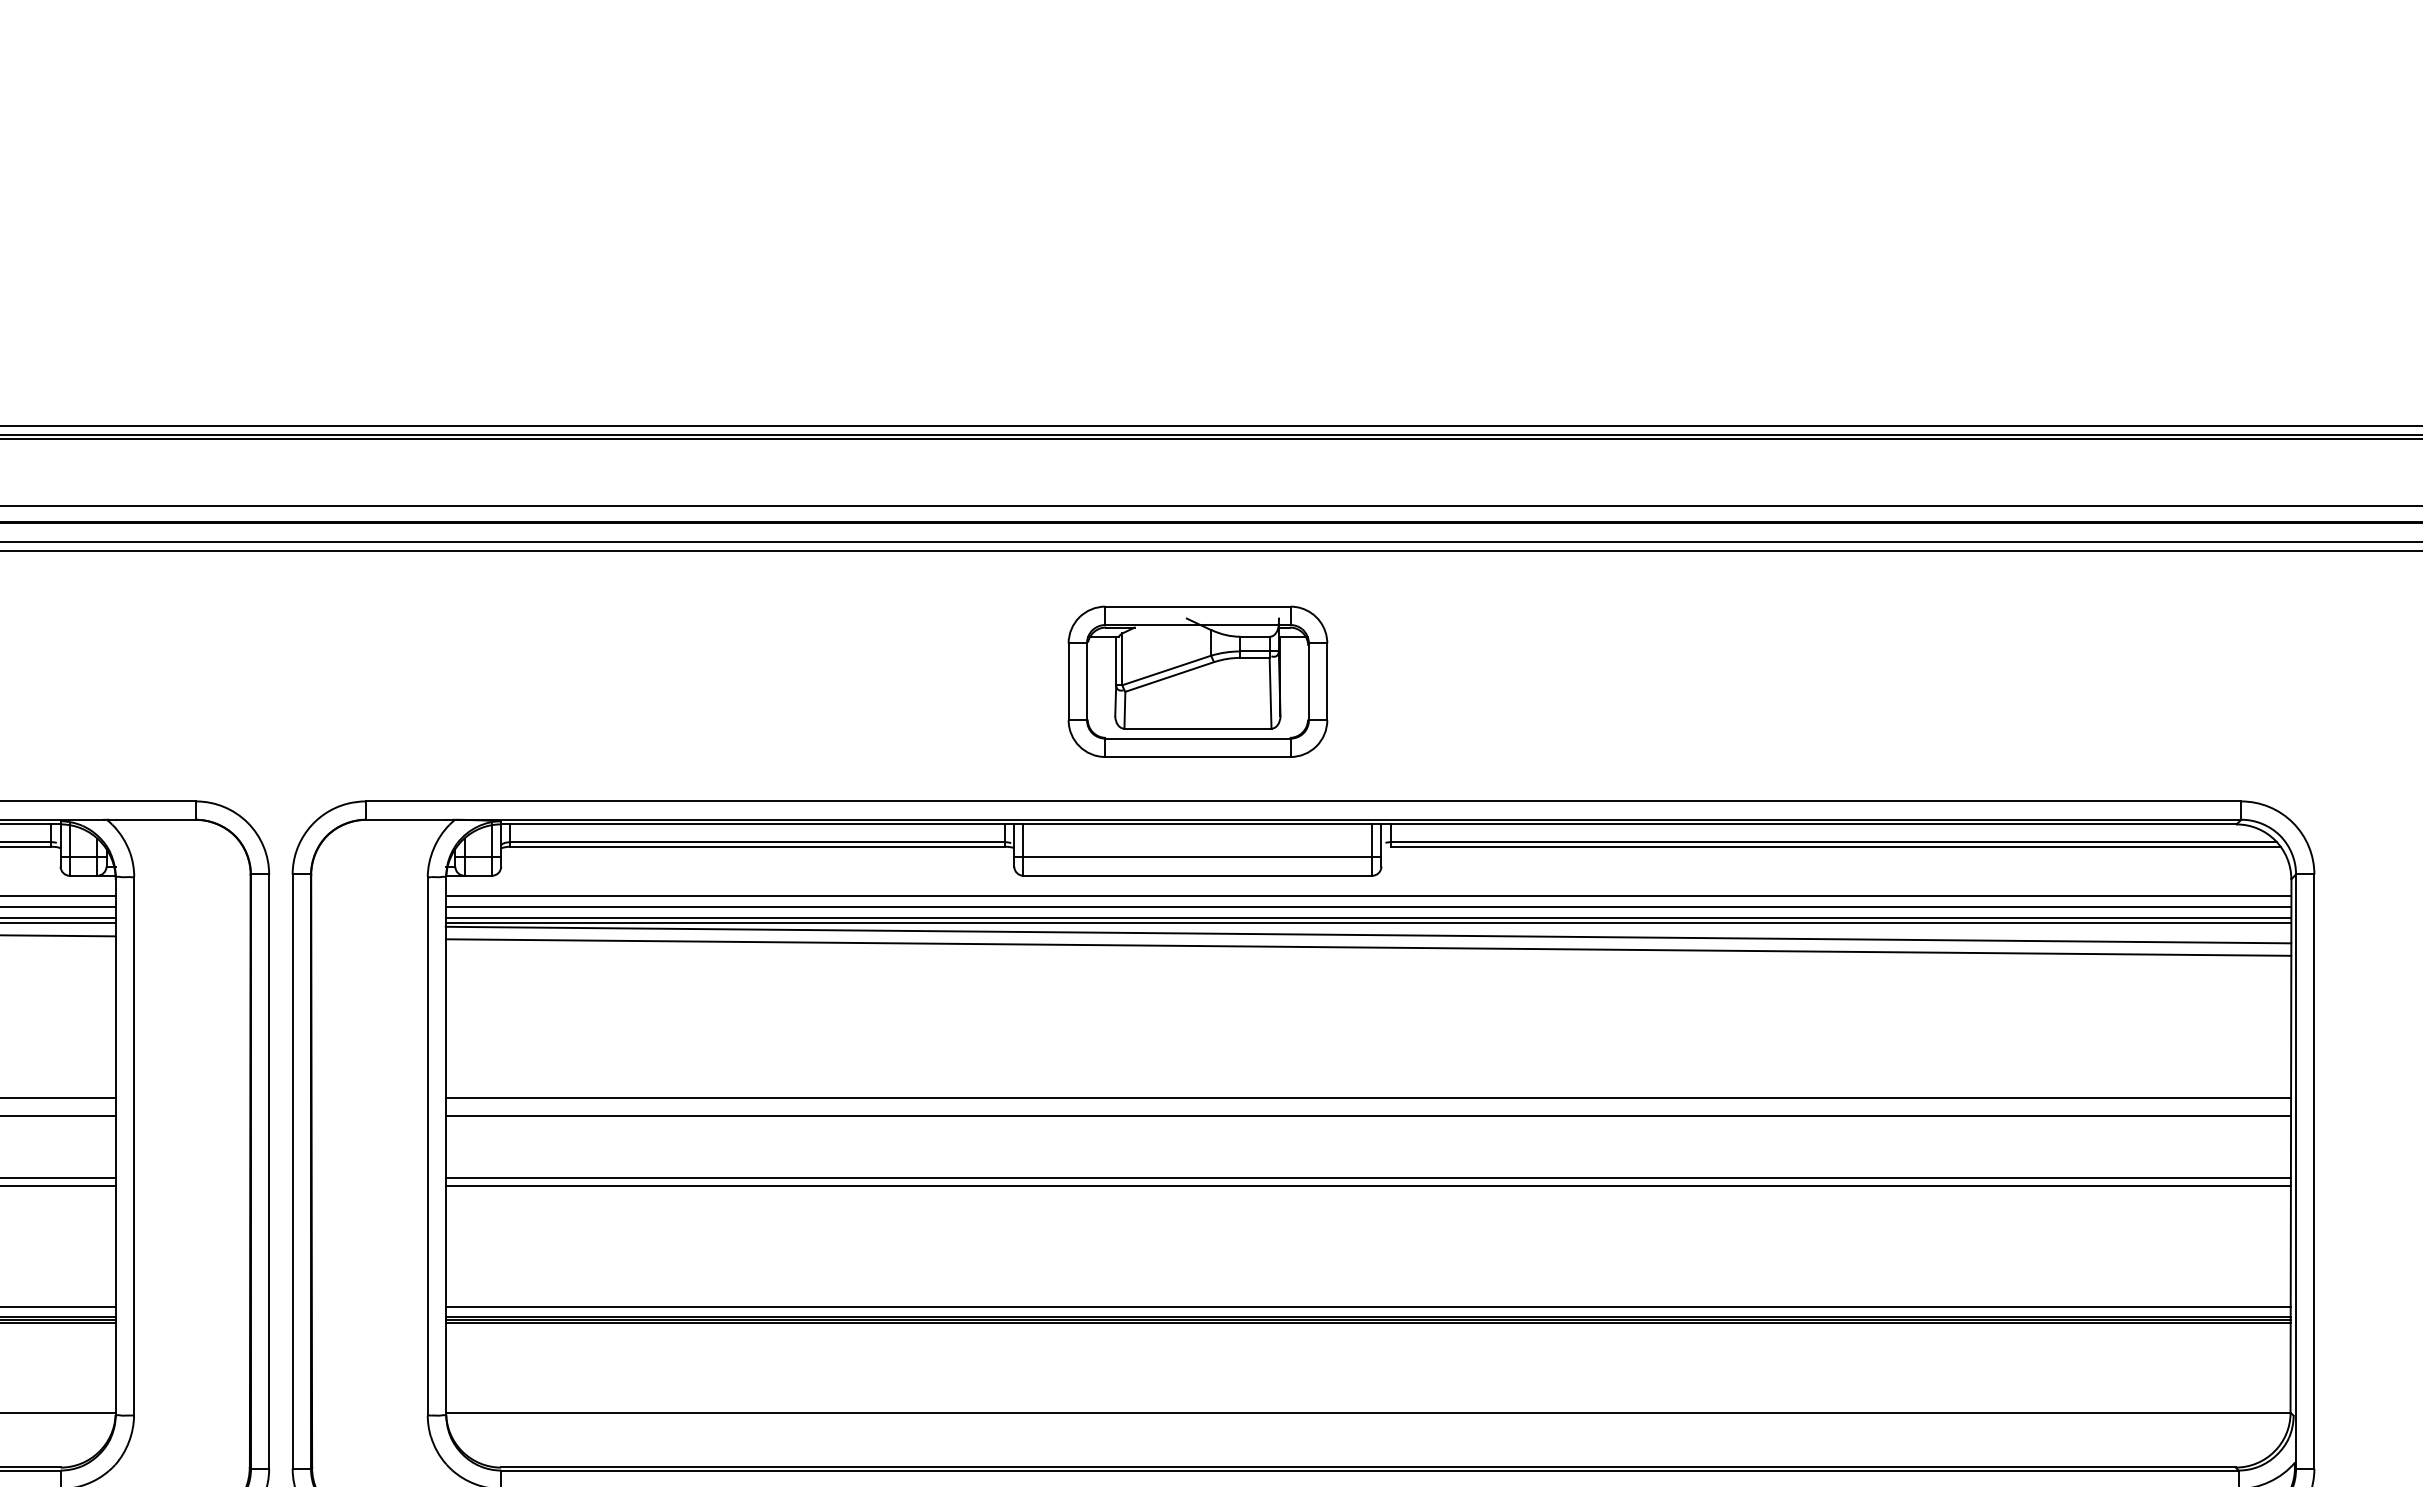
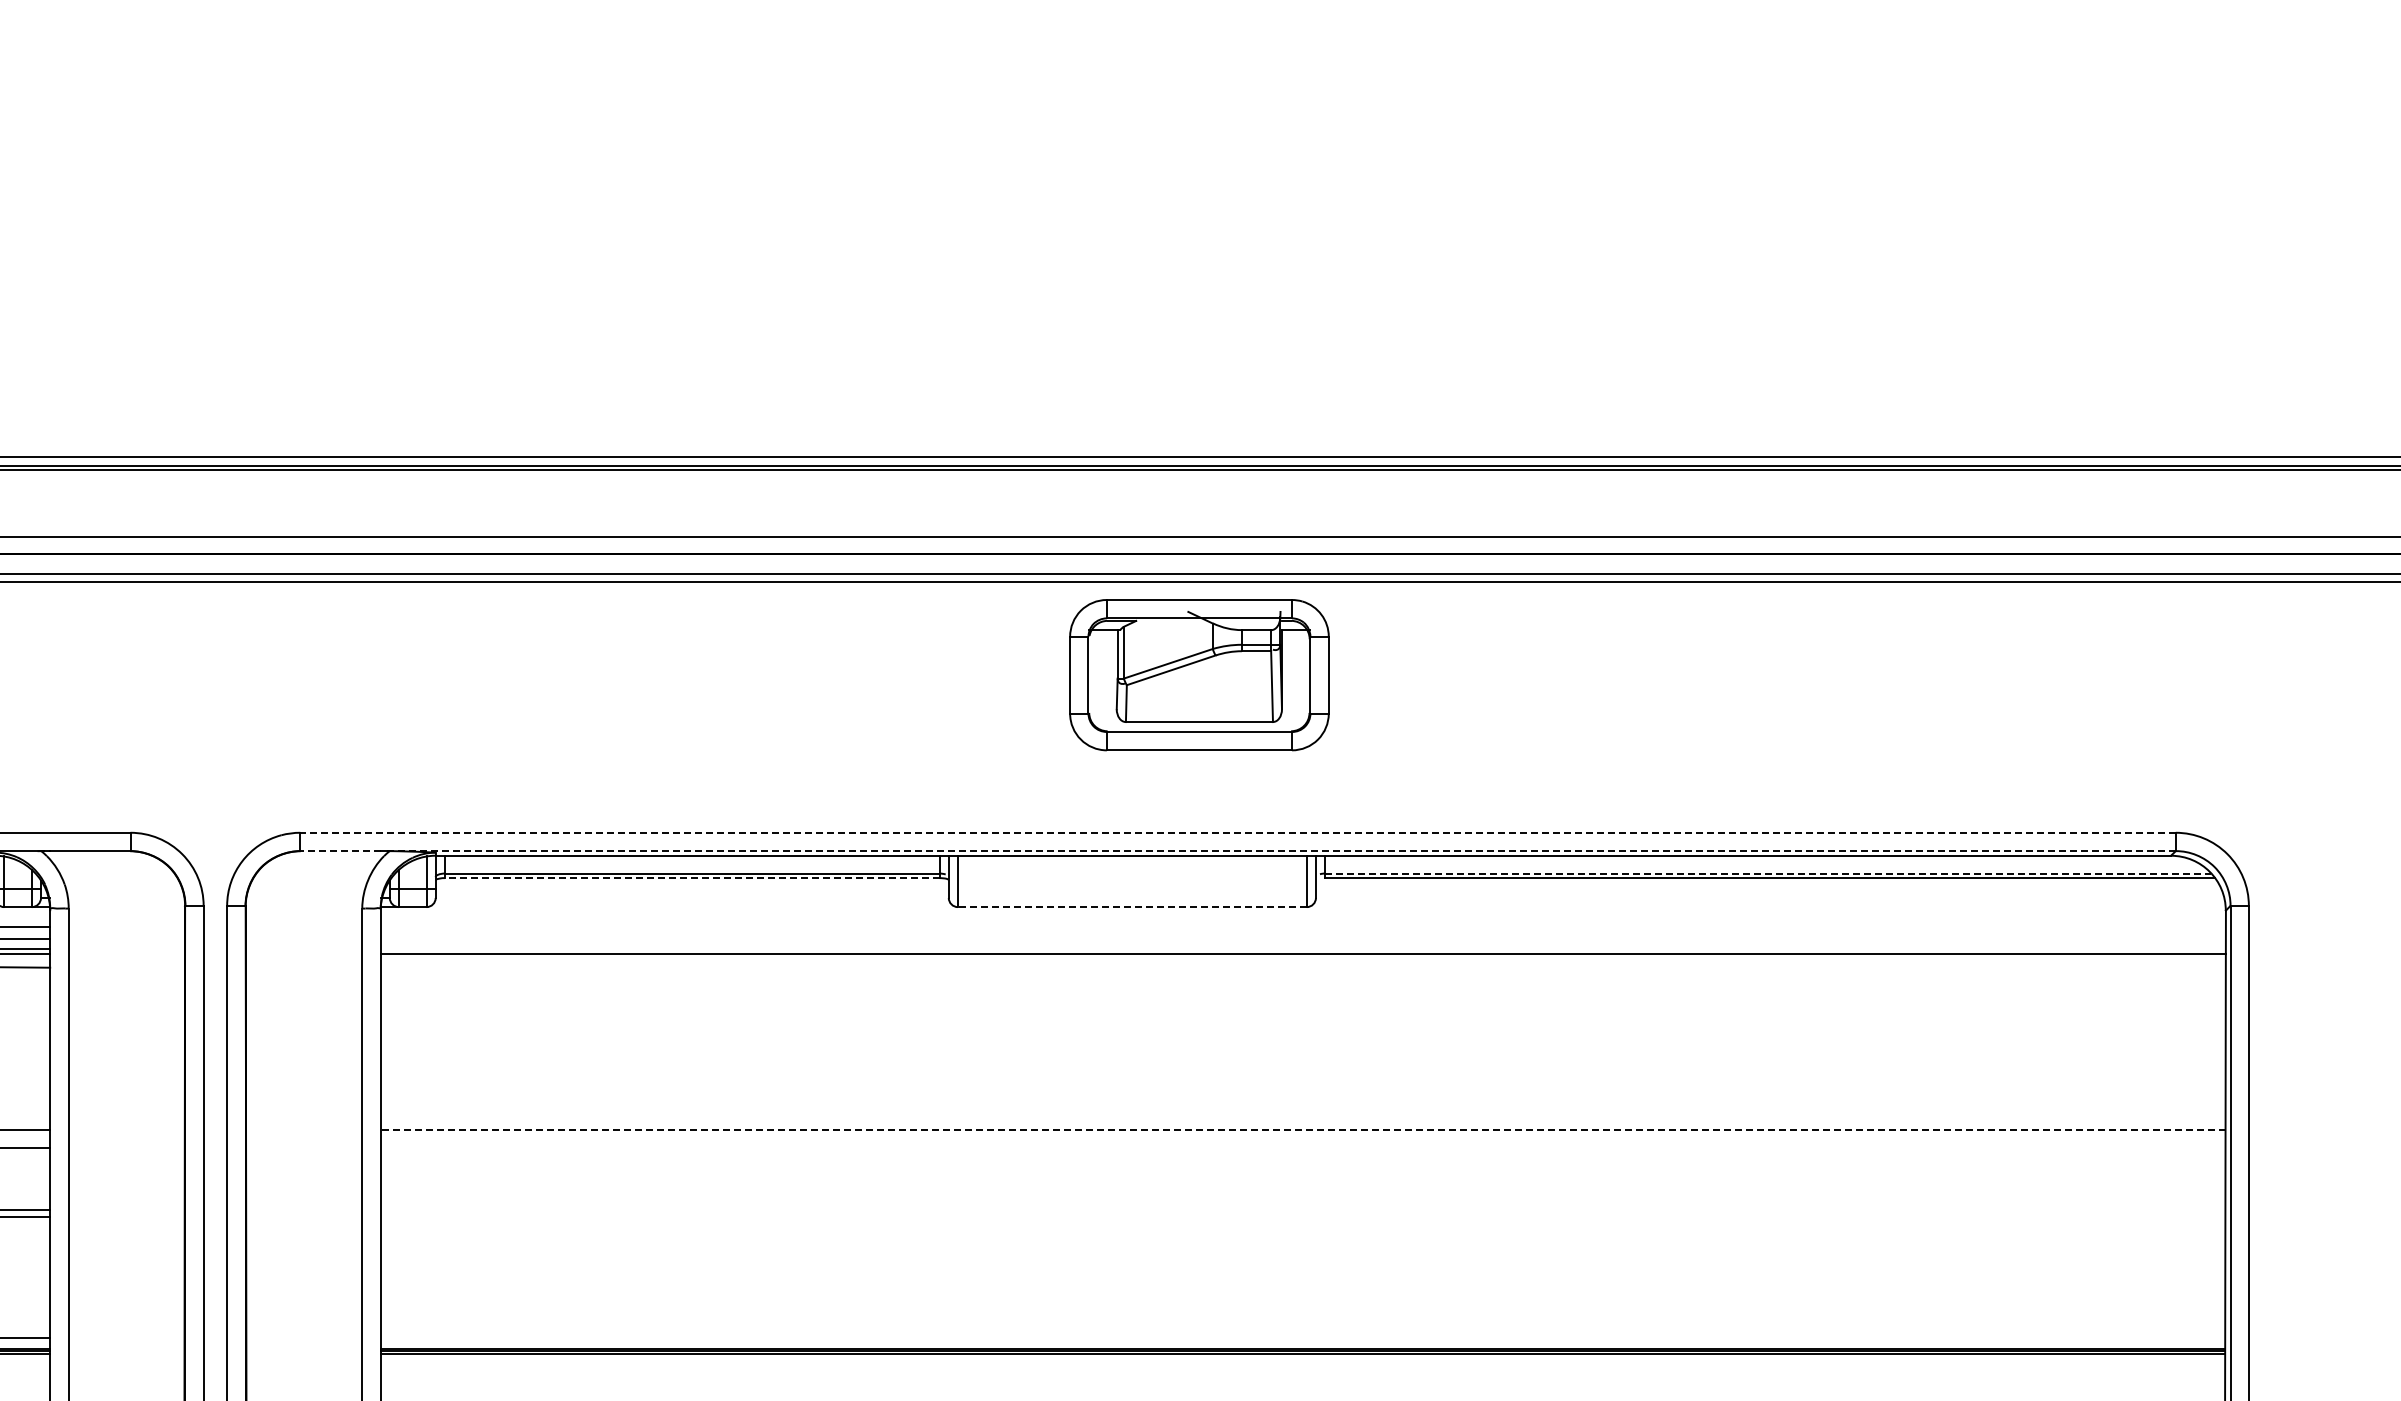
part: (1197, 681) -> (1198, 674), moved
line: (1303, 801) -> (1237, 832), solid -> dashed
line: (406, 819) -> (340, 850), solid -> dashed
line: (1347, 819) -> (1281, 850), solid -> dashed
line: (1834, 842) -> (1768, 873), solid -> dashed
line: (757, 846) -> (691, 877), solid -> dashed
line: (1197, 857) -> (1131, 888), removed
line: (1197, 875) -> (1131, 906), solid -> dashed
line: (1368, 895) -> (1302, 926), removed
line: (1368, 907) -> (1302, 938), removed
line: (1368, 917) -> (1302, 948), removed
line: (1368, 934) -> (1302, 965), removed
line: (1368, 947) -> (1302, 978), removed
line: (1368, 1098) -> (1302, 1129), solid -> dashed
line: (1368, 1116) -> (1302, 1147), removed
line: (1368, 1178) -> (1302, 1209), removed
line: (1368, 1186) -> (1302, 1217), removed
line: (1368, 1306) -> (1302, 1337), removed

